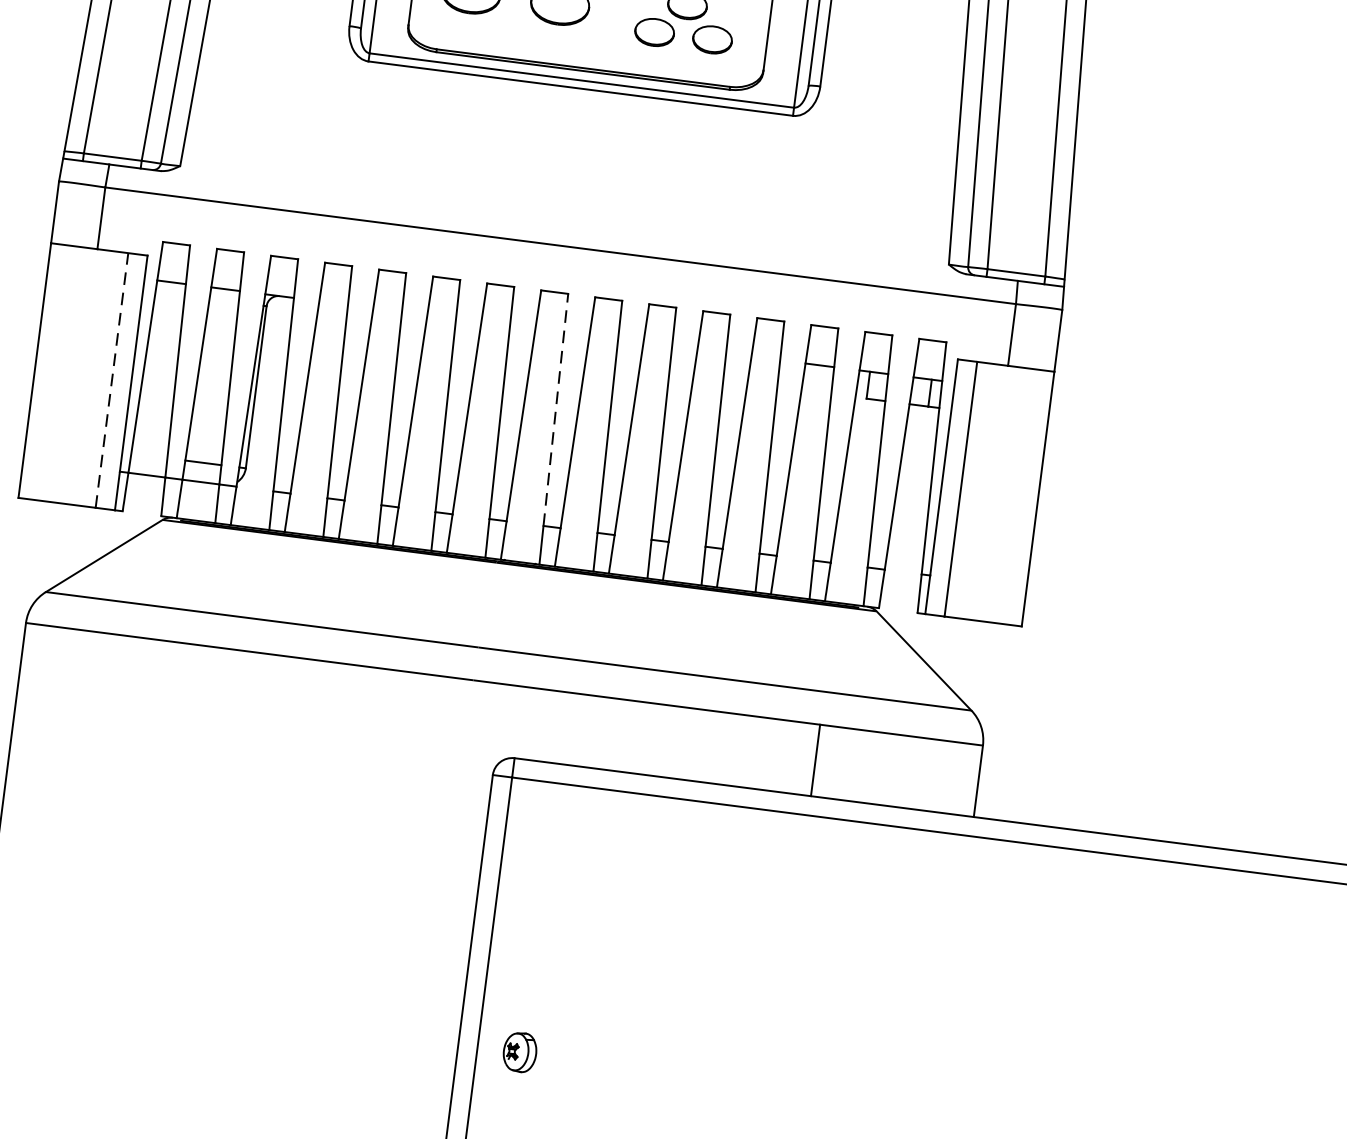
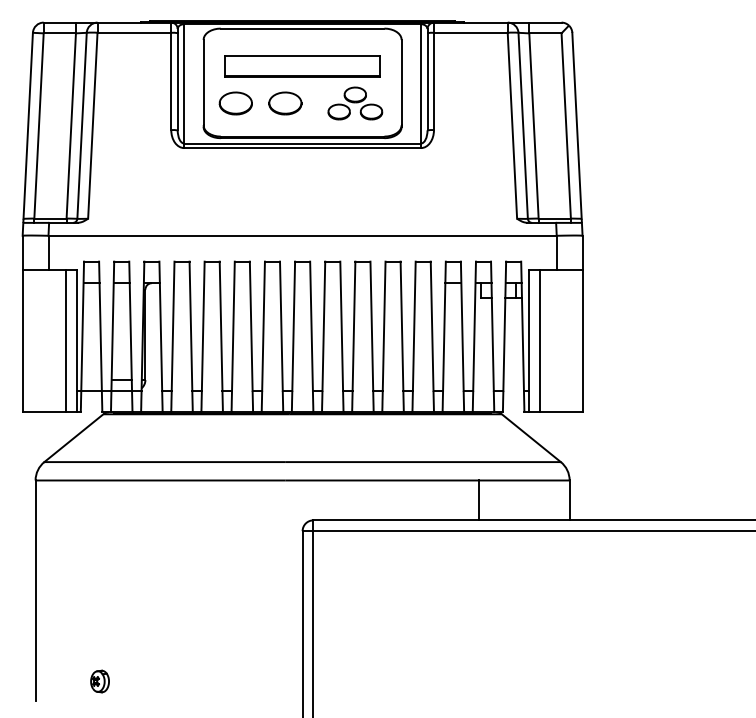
line: (111, 379) -> (65, 340), dashed -> solid
line: (555, 410) -> (311, 326), dashed -> solid
part: (519, 1052) -> (99, 681), moved

